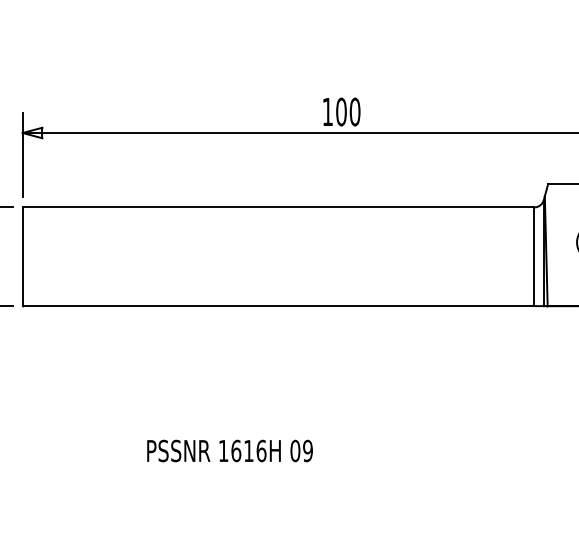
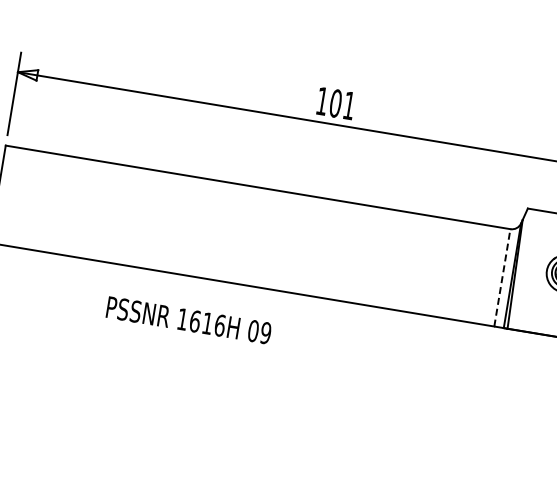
text: (354, 111) -> (348, 105), 100 -> 101
line: (534, 256) -> (502, 277), solid -> dashed
text: (229, 450) -> (188, 319), moved

